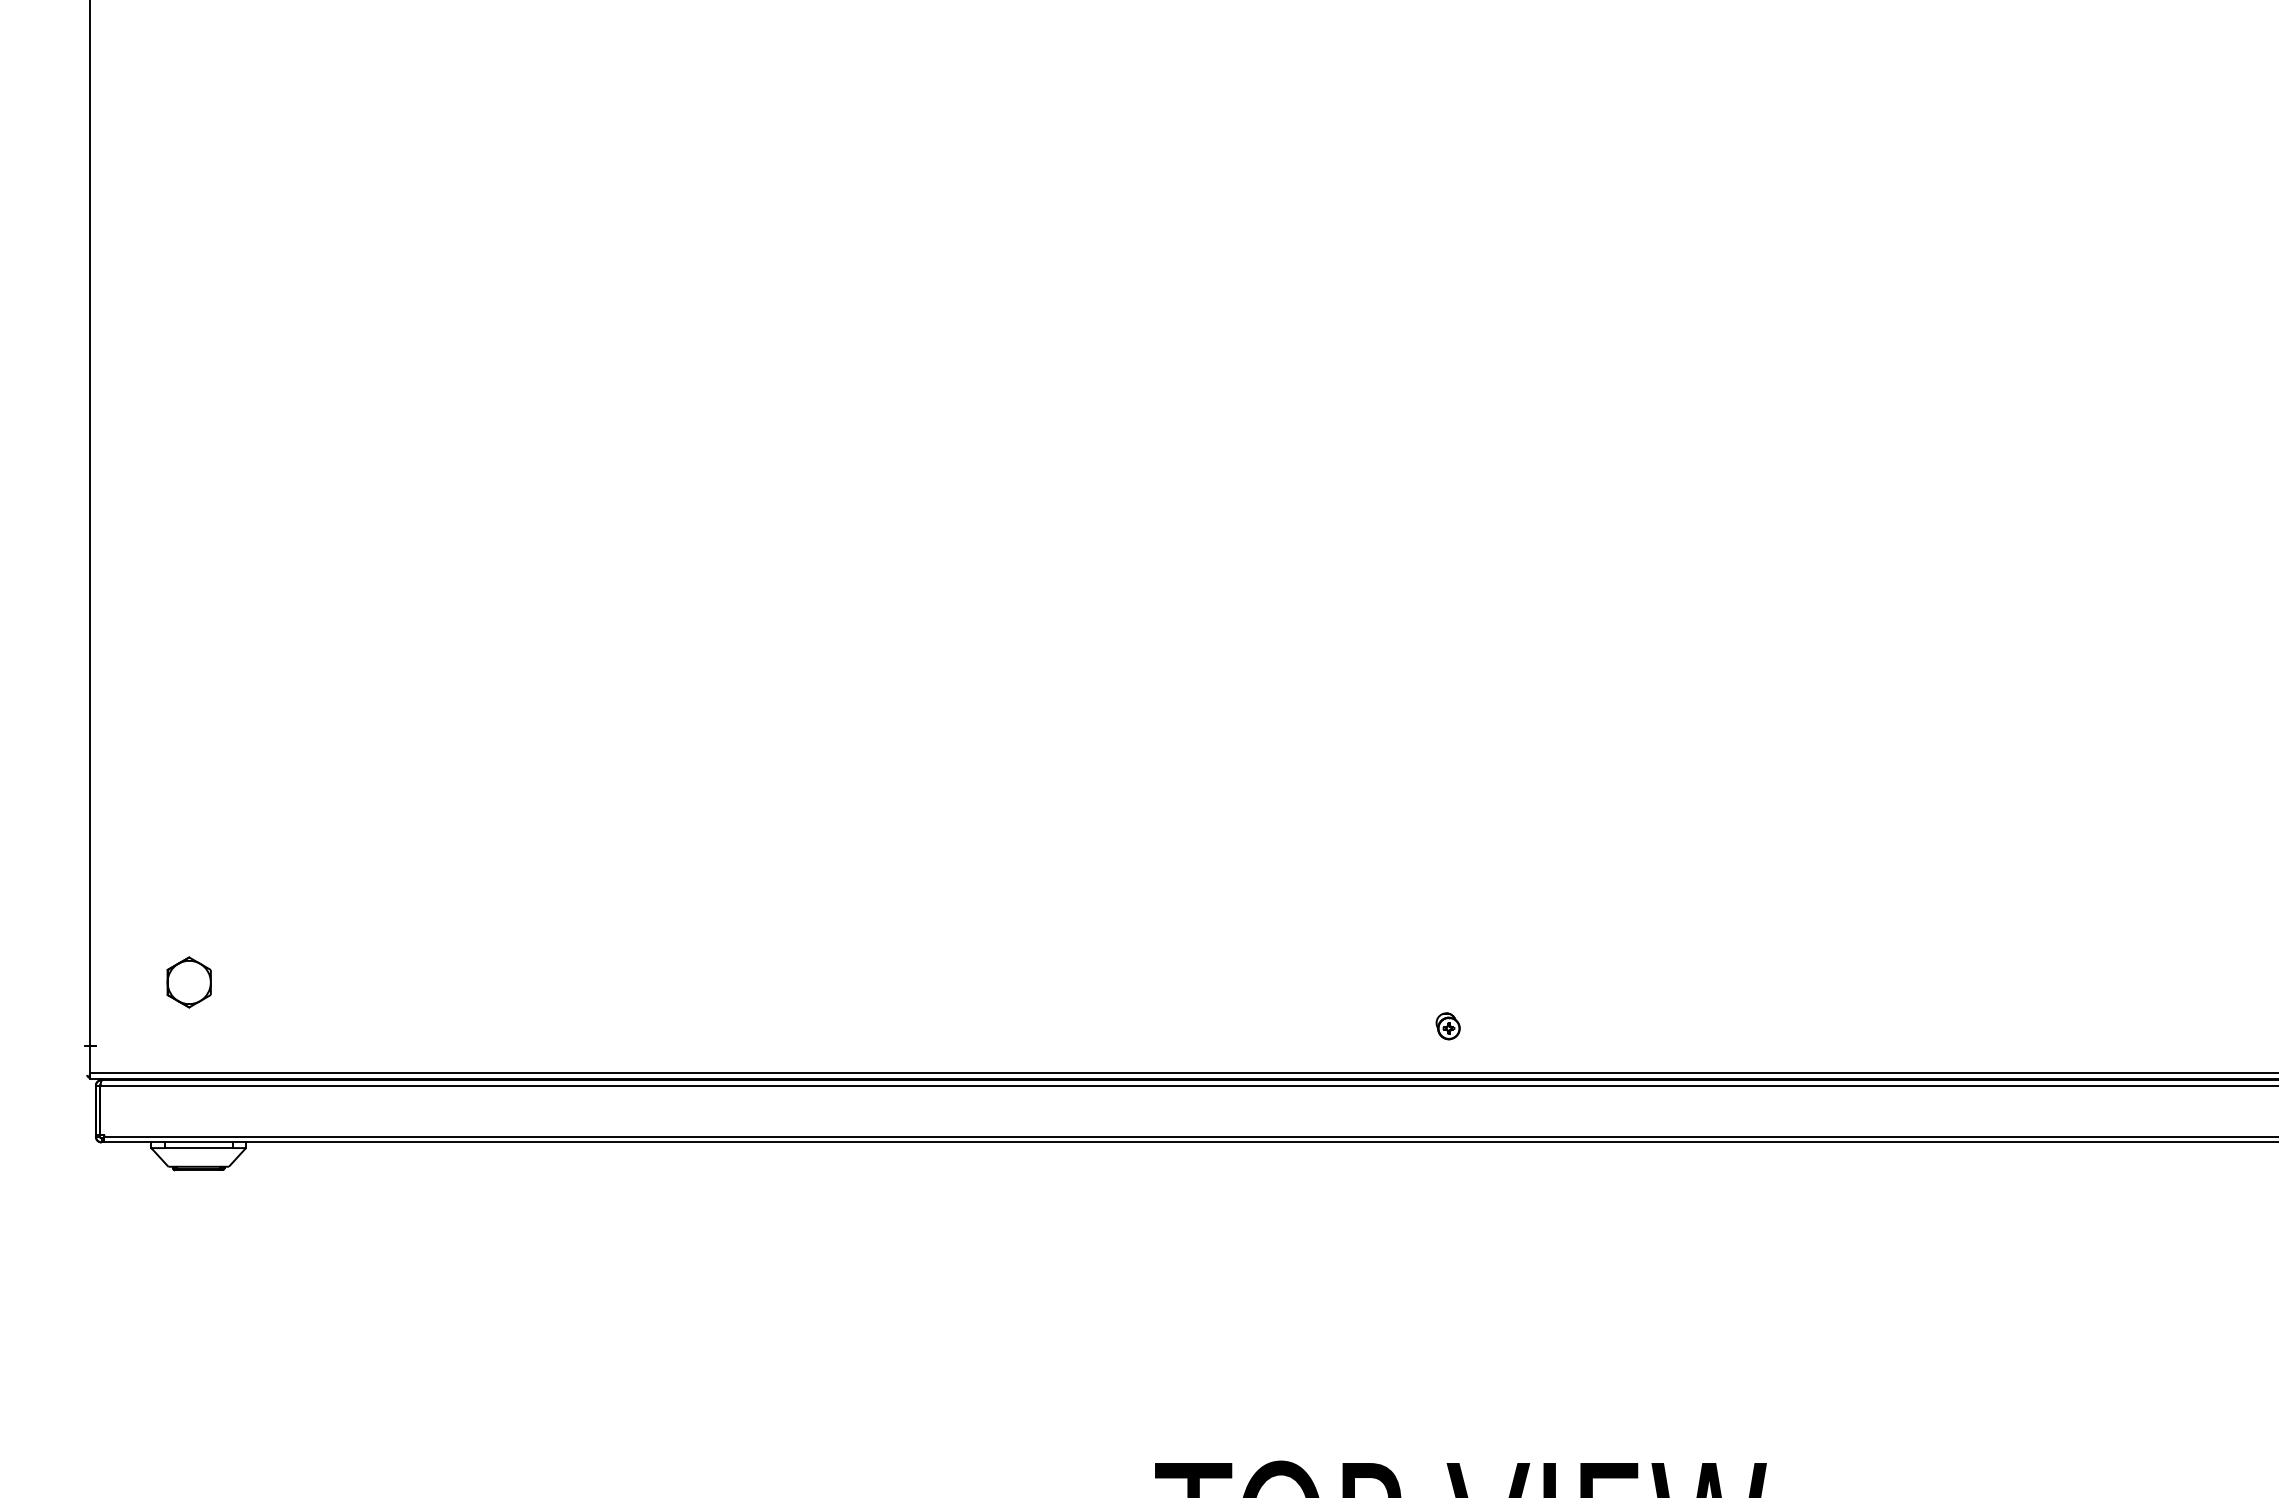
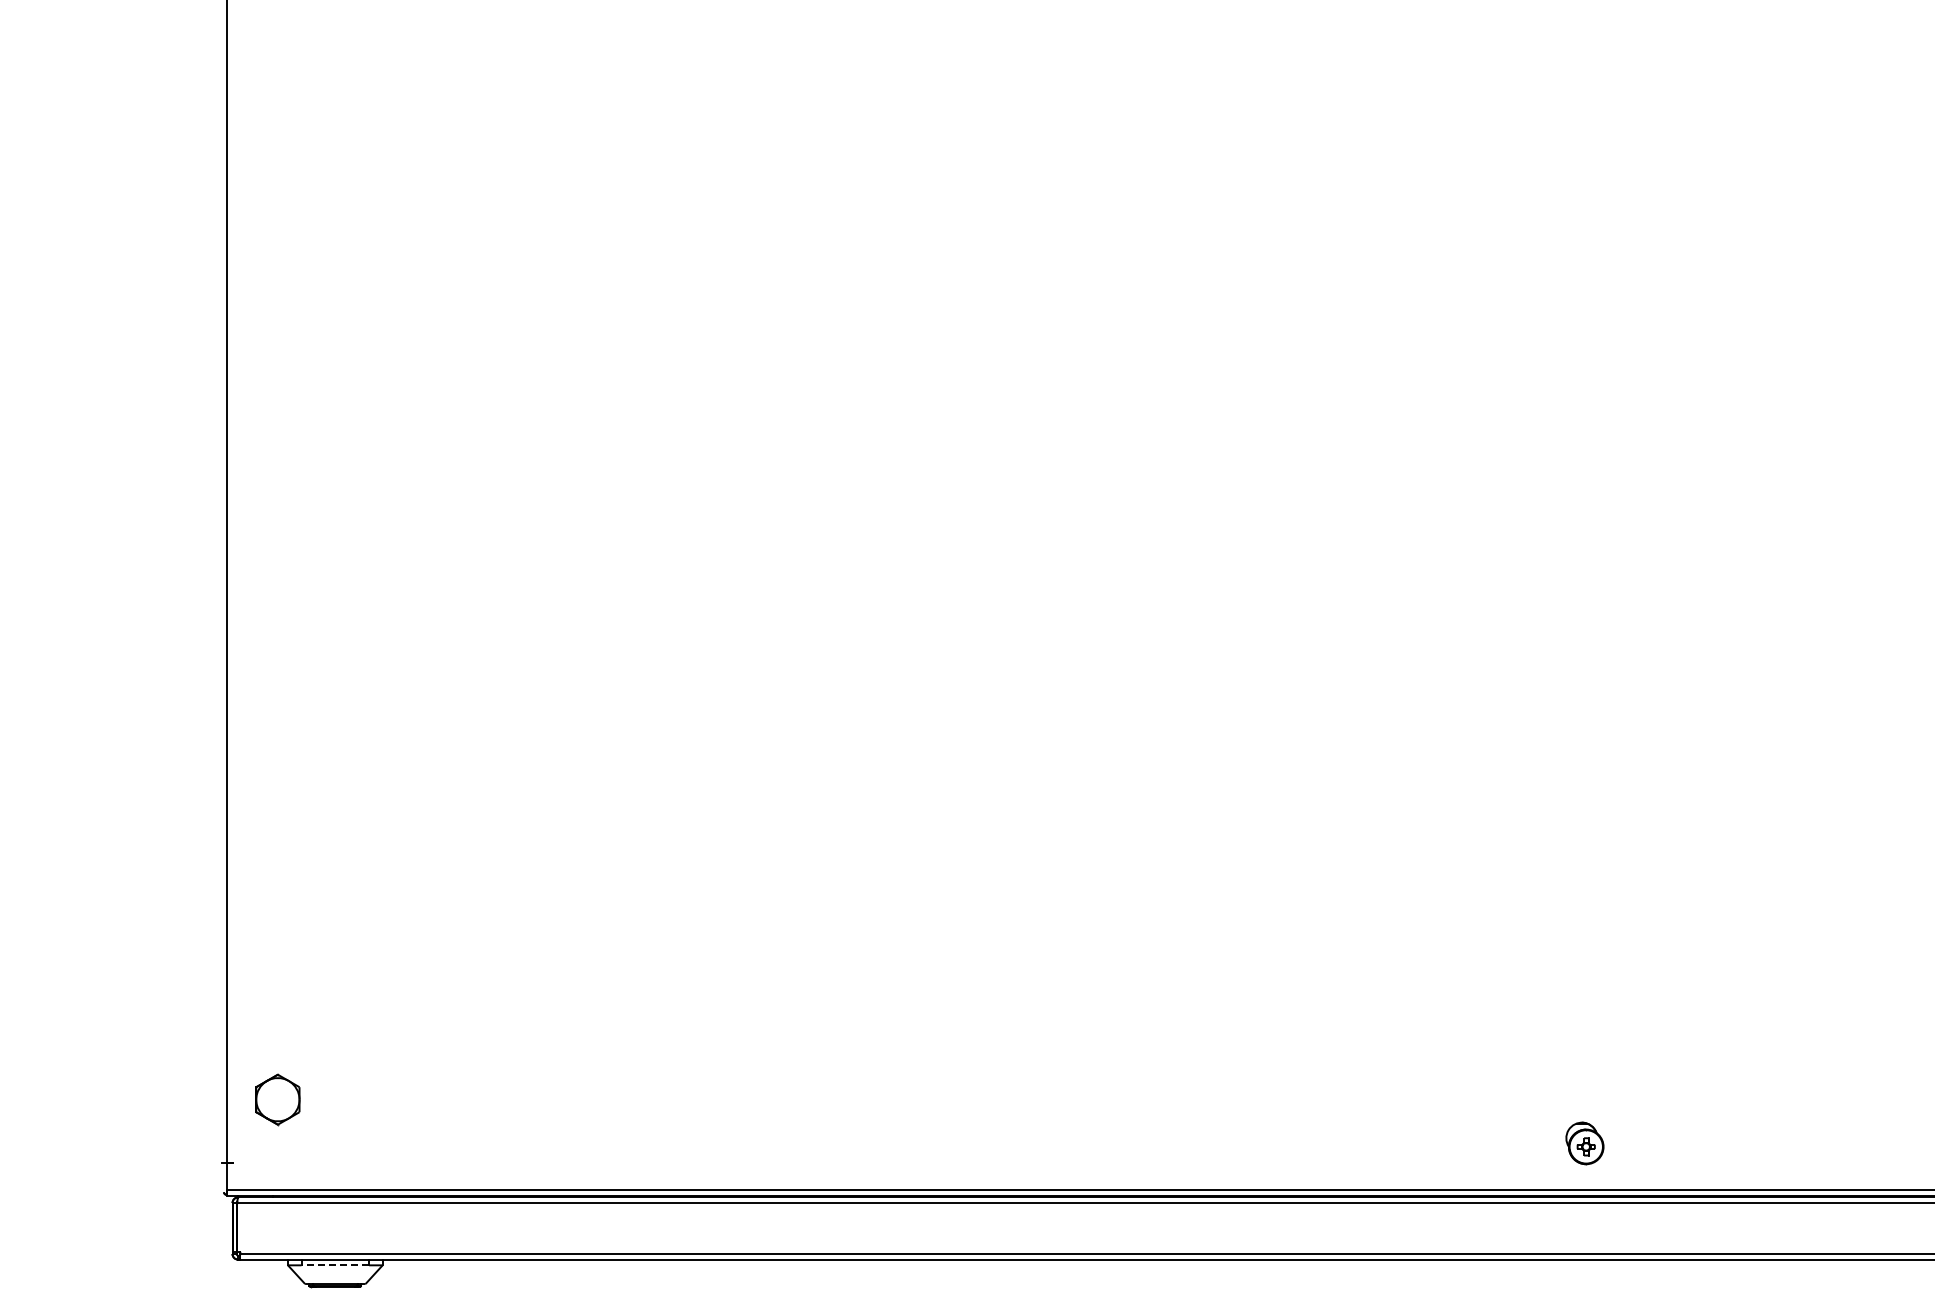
part: (188, 982) -> (277, 1099), moved
part: (1447, 1026) -> (1584, 1143), size x1.6
line: (198, 1148) -> (335, 1265), solid -> dashed

